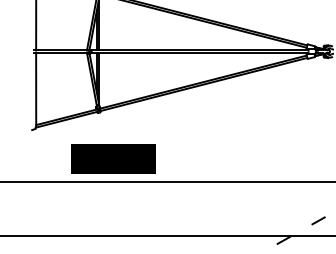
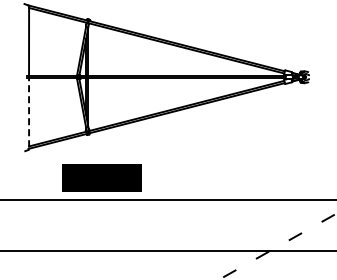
line: (36, 89) -> (29, 112), solid -> dashed

